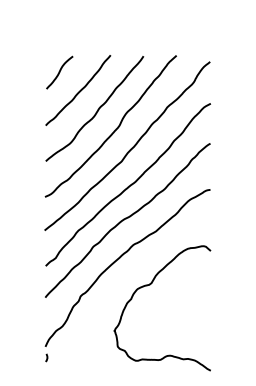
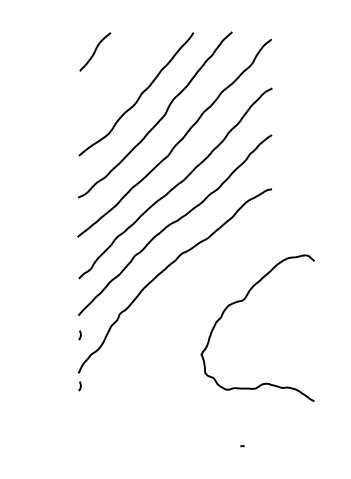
curve: (79, 91) -> (118, 73), removed
curve: (151, 284) -> (244, 300), moved
curve: (47, 314) -> (80, 335), added

